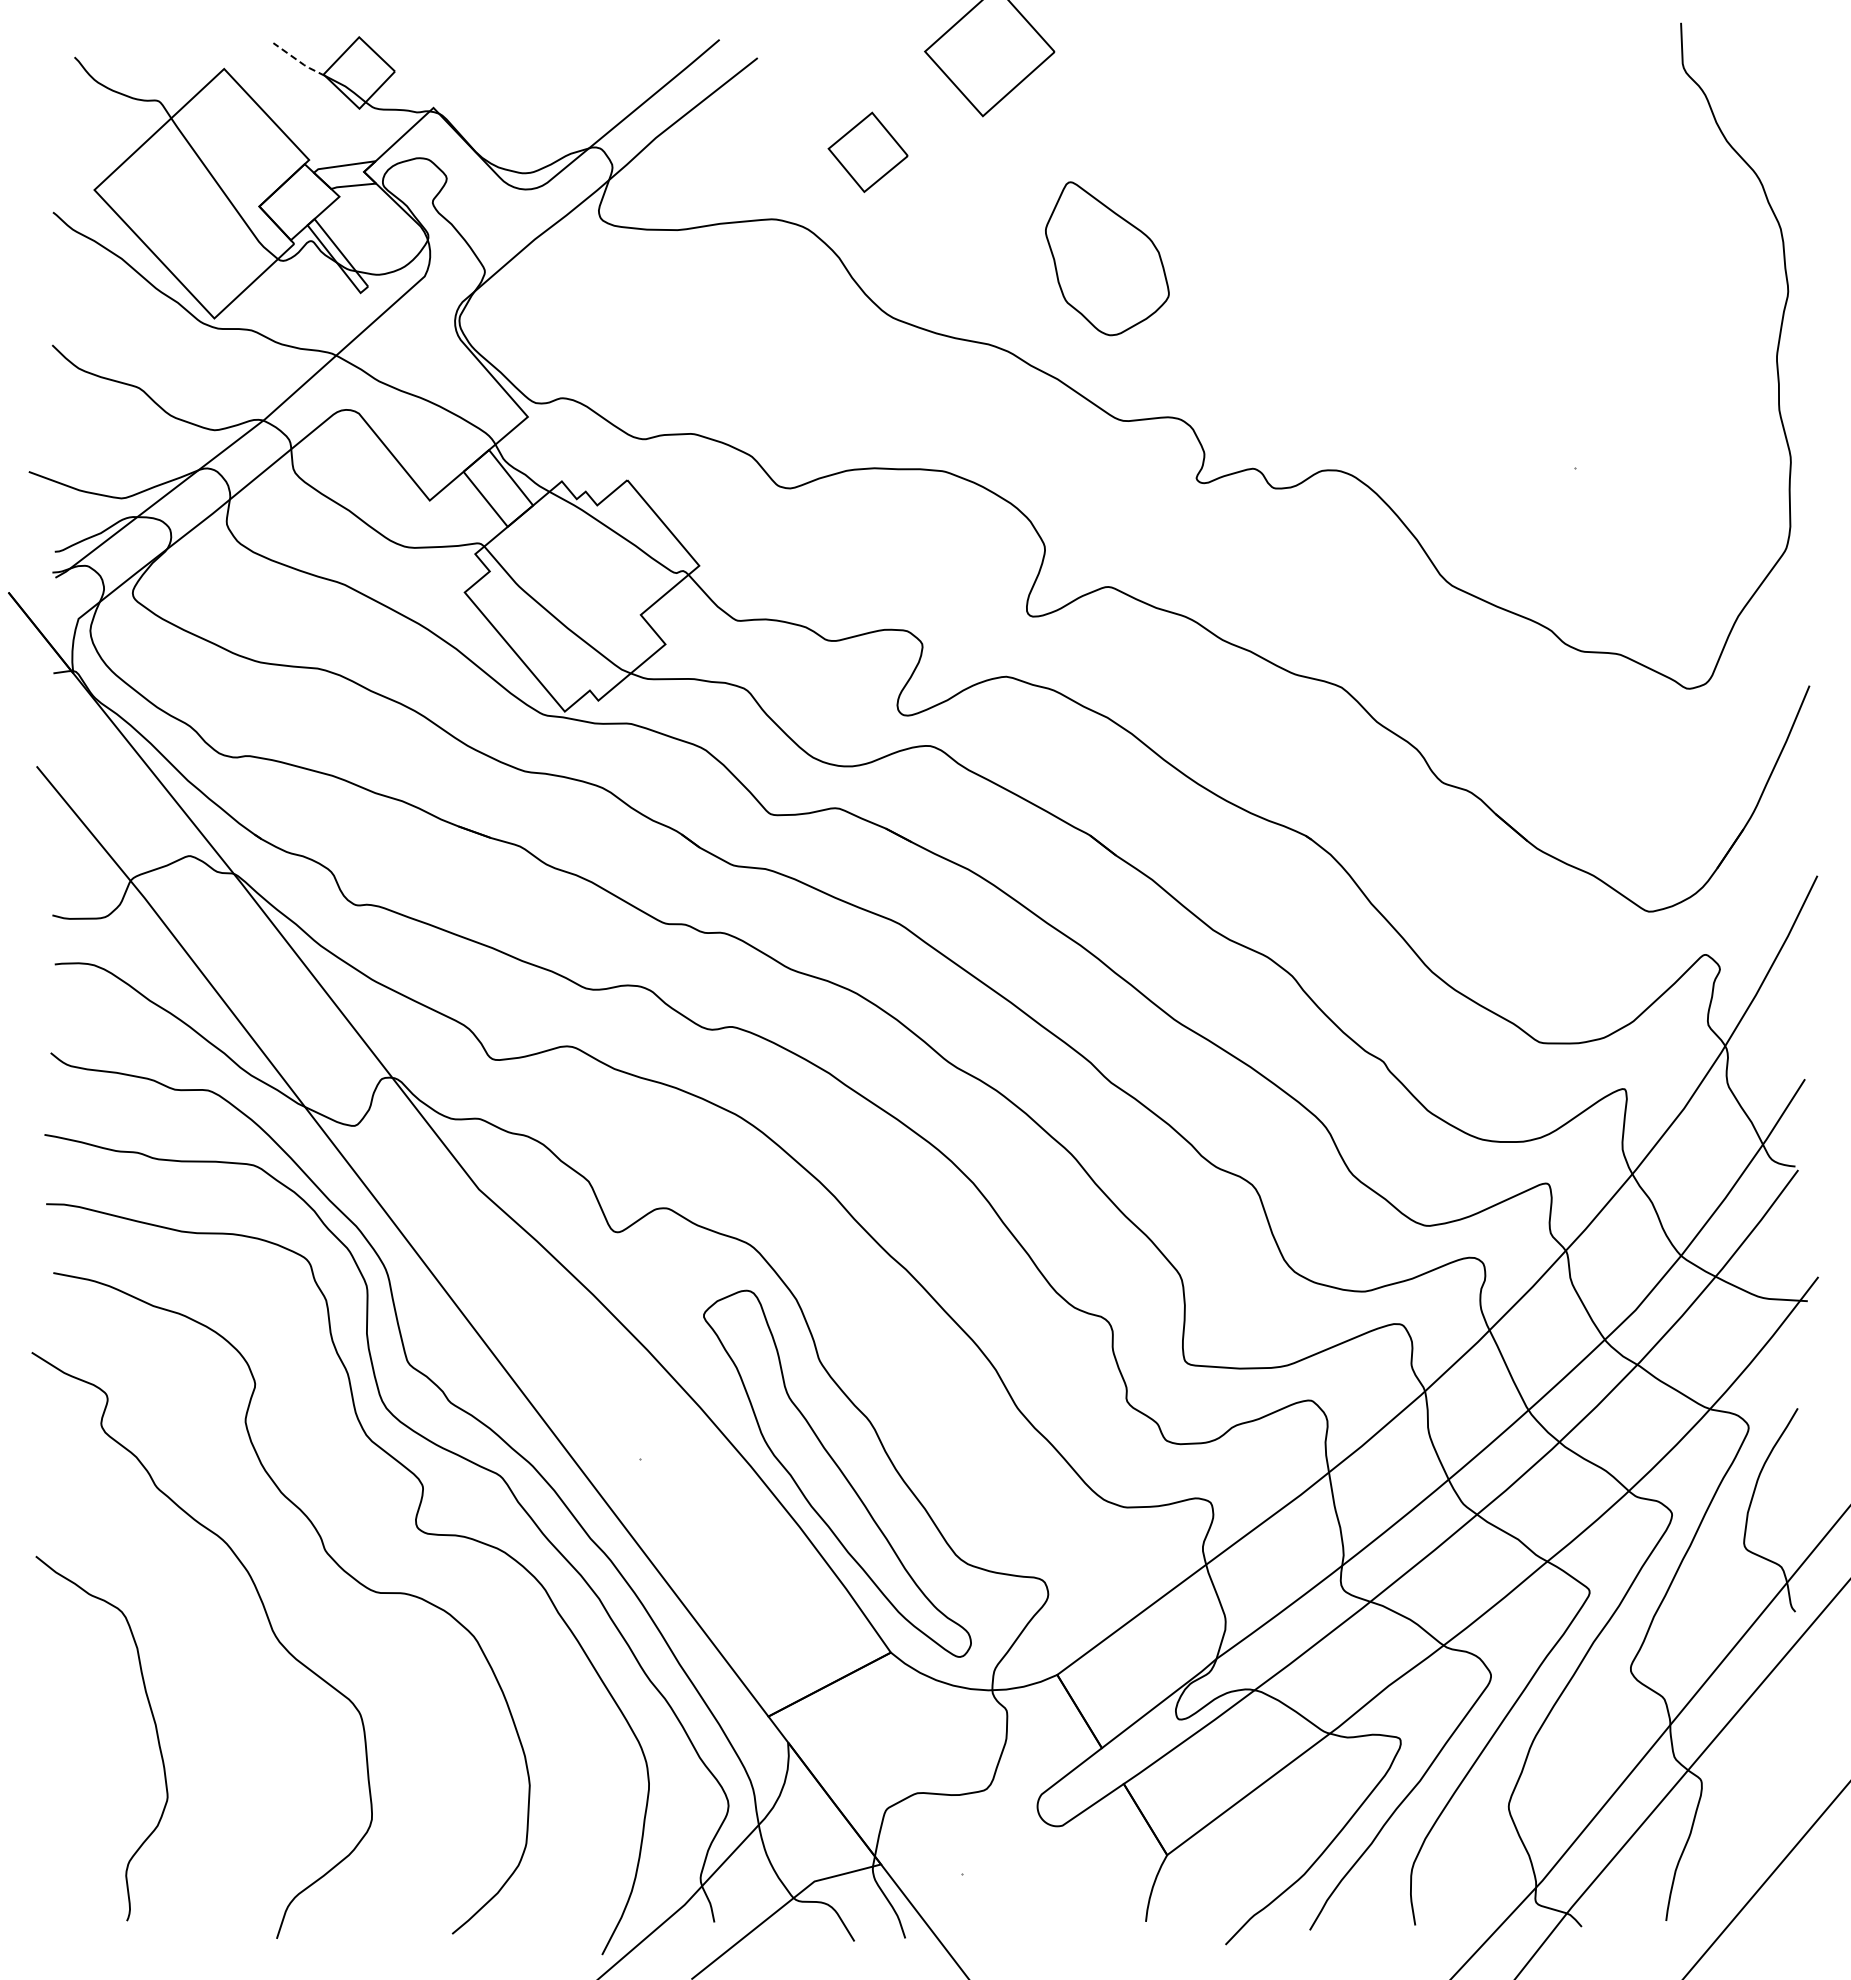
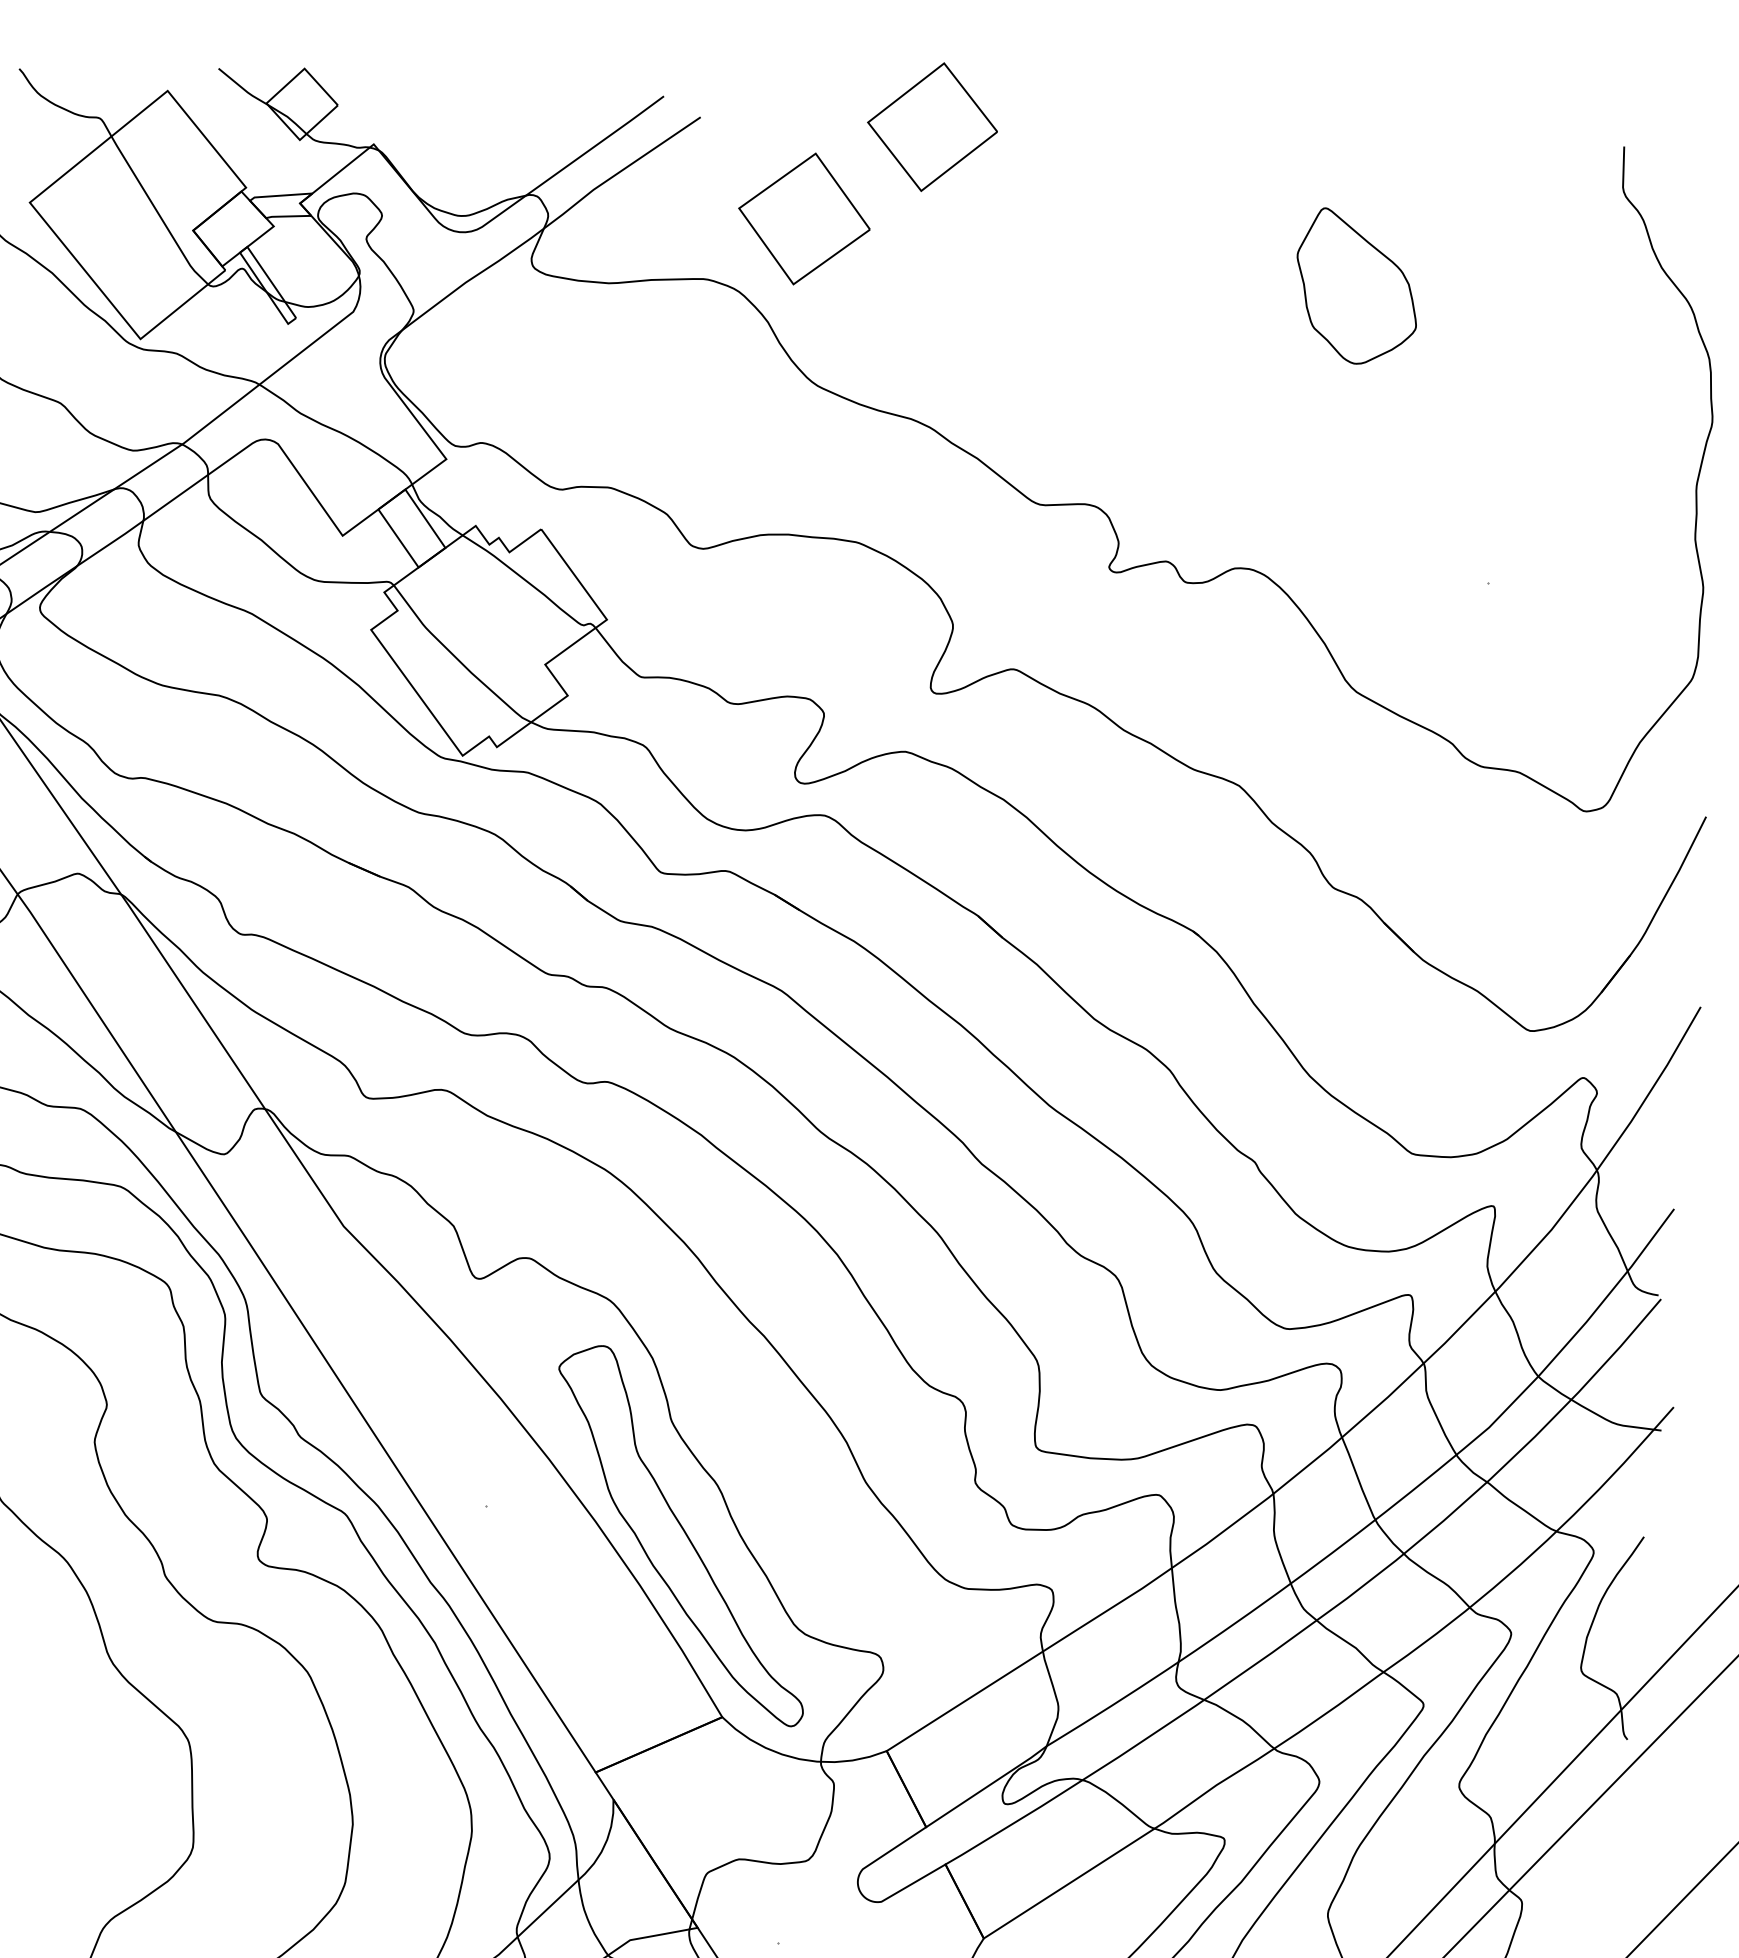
line: (299, 61) -> (243, 88), dashed -> solid
part: (867, 152) -> (803, 219), size x1.67
part: (1107, 258) -> (1357, 286), moved

